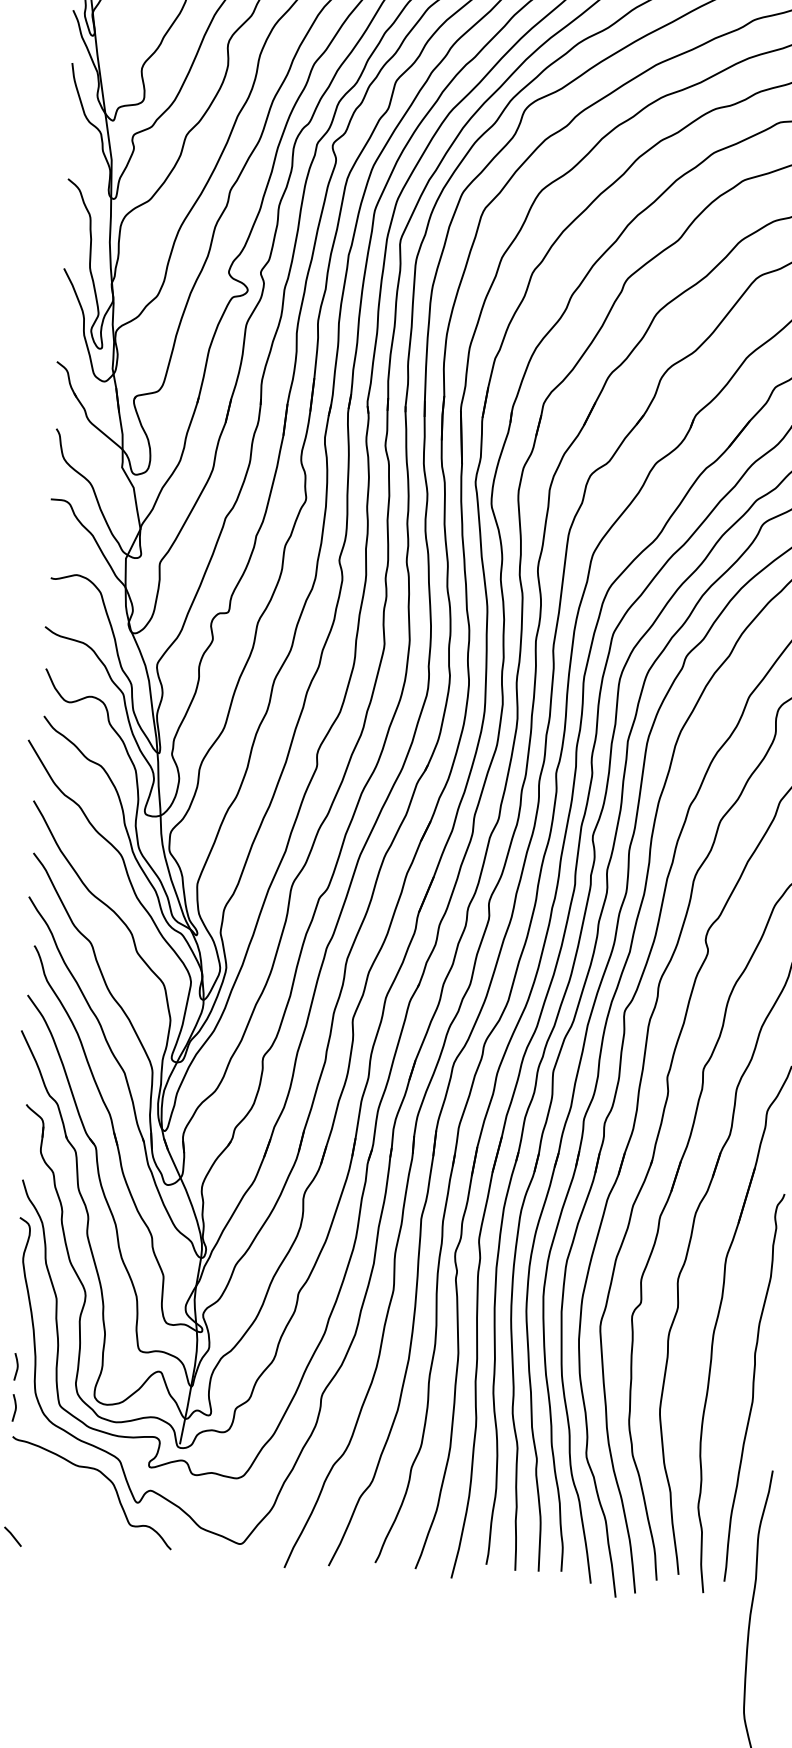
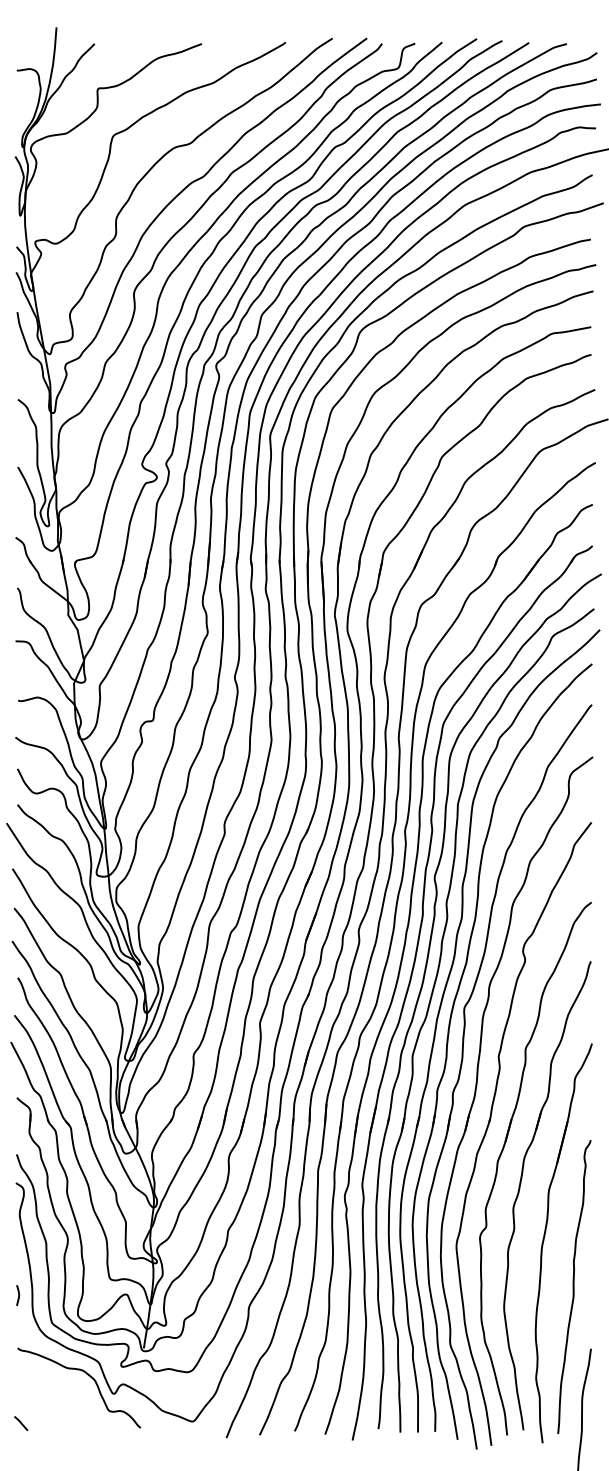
curve: (15, 1407) -> (18, 1326), removed

